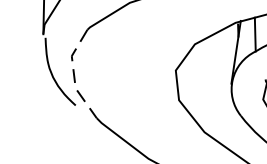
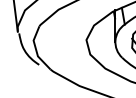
line: (74, 74) -> (36, 49), dashed -> solid

